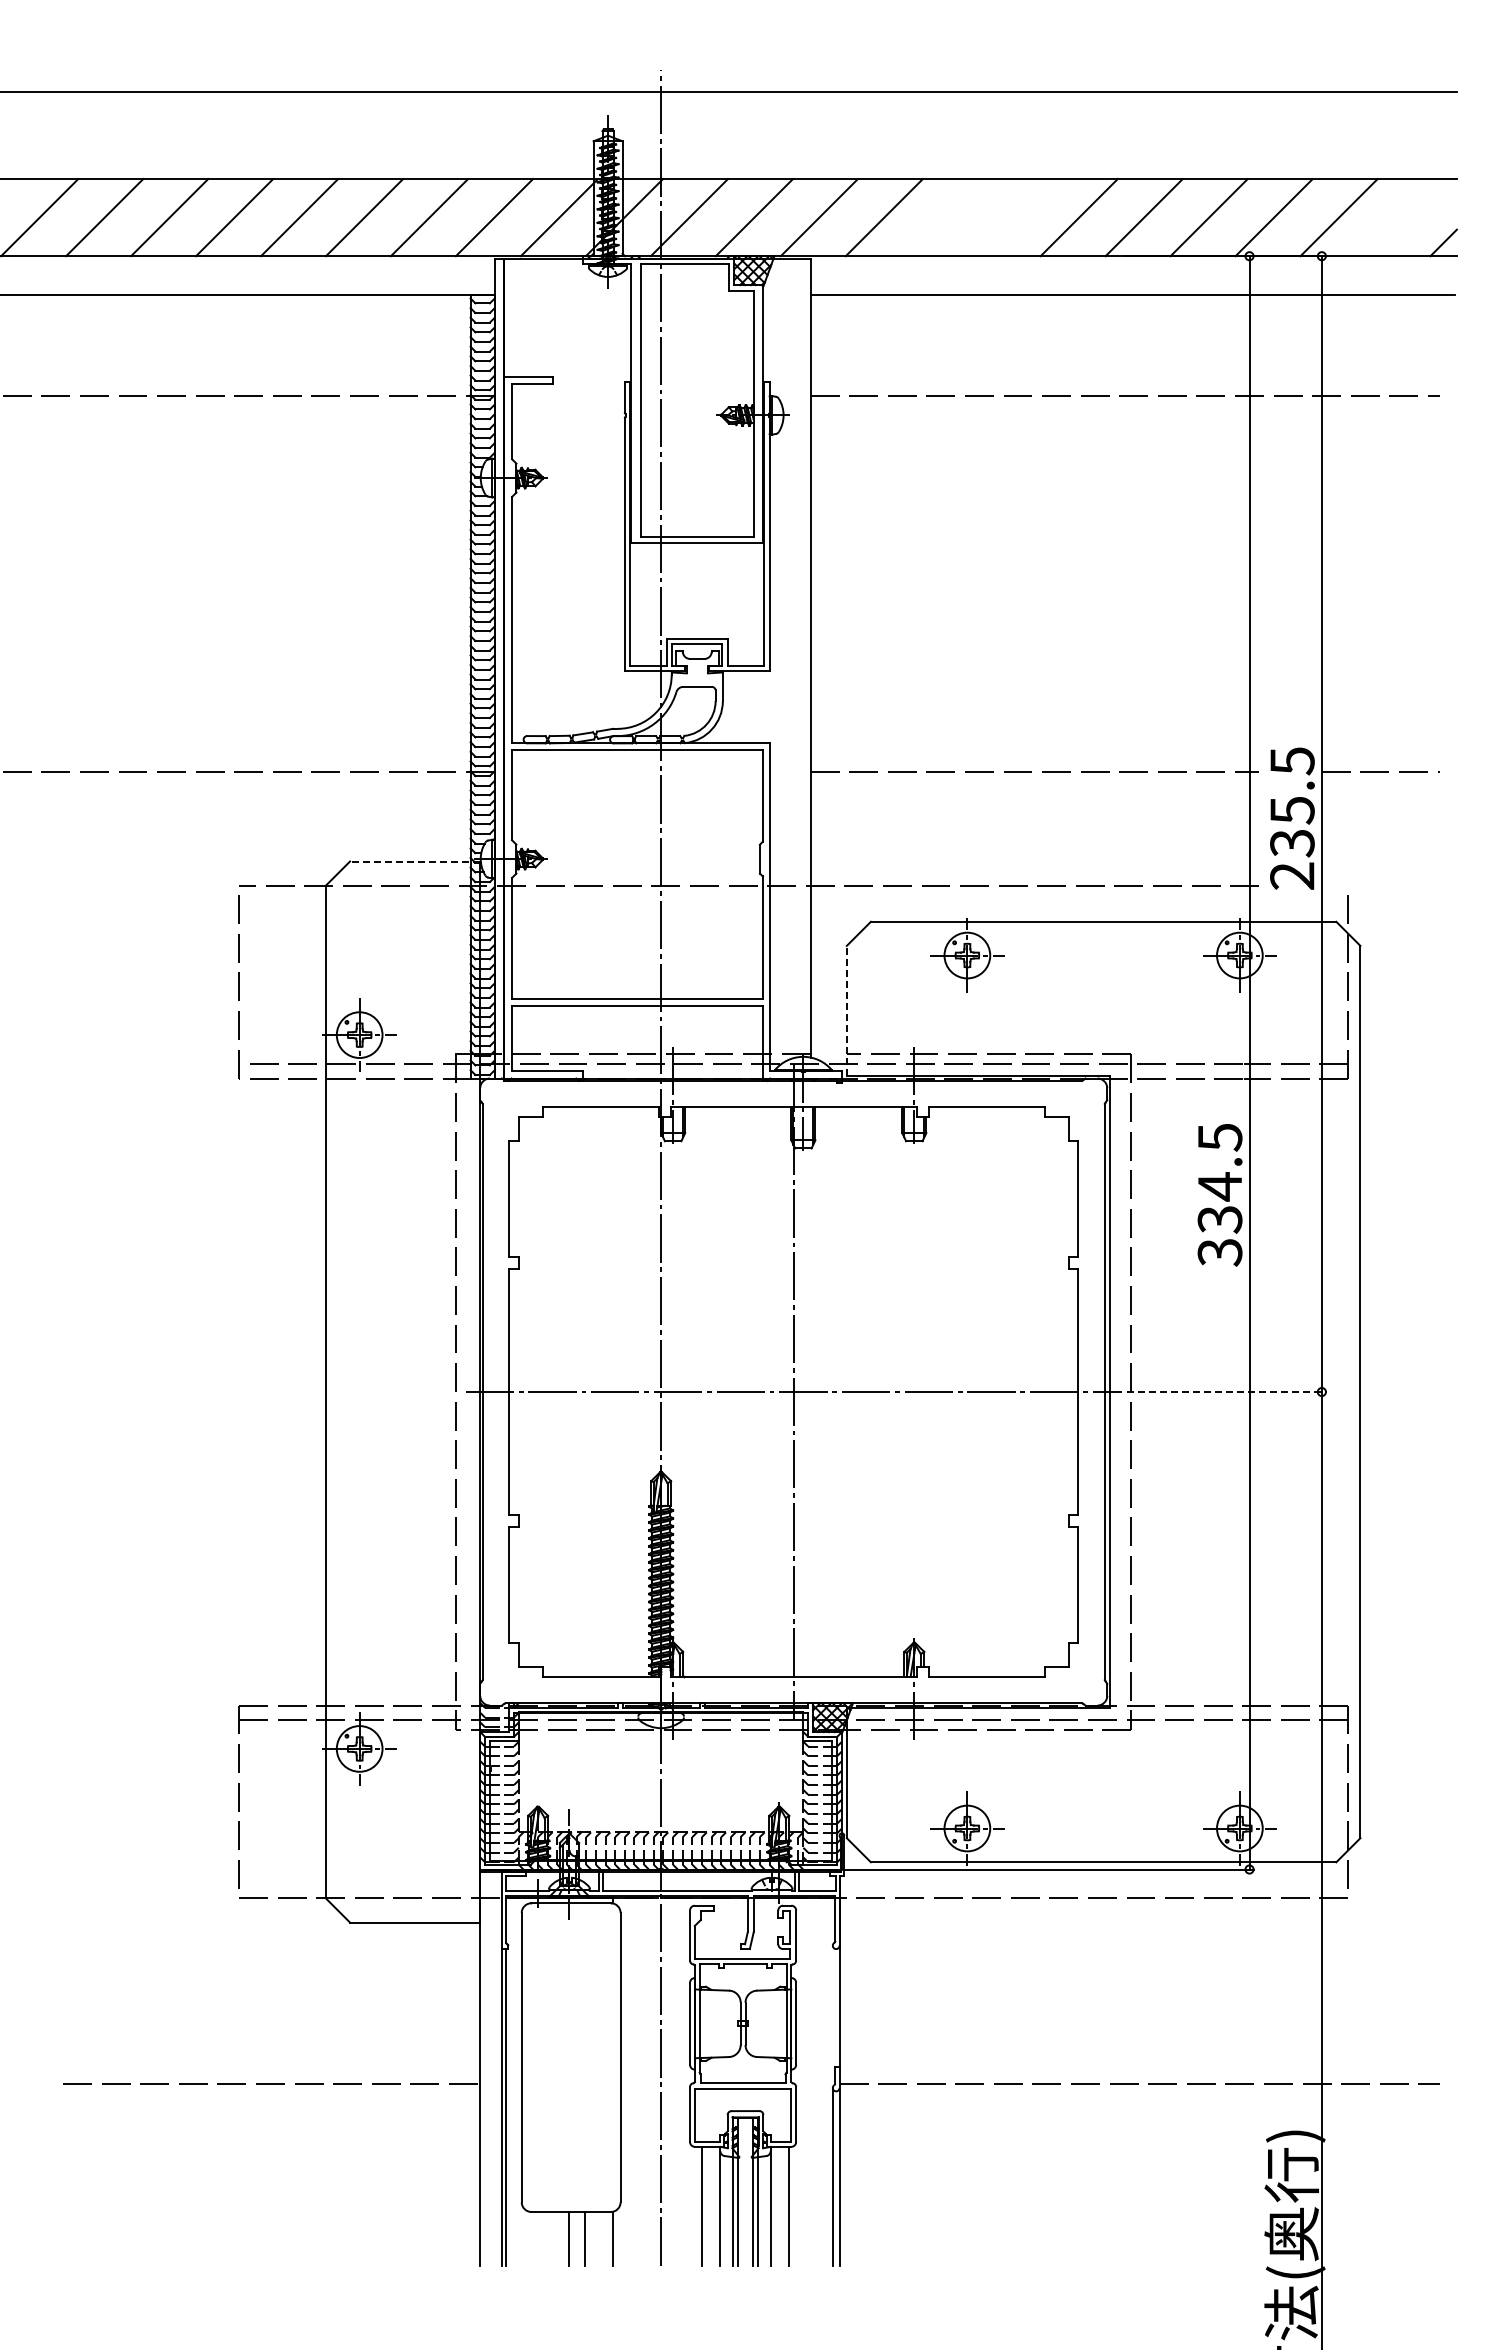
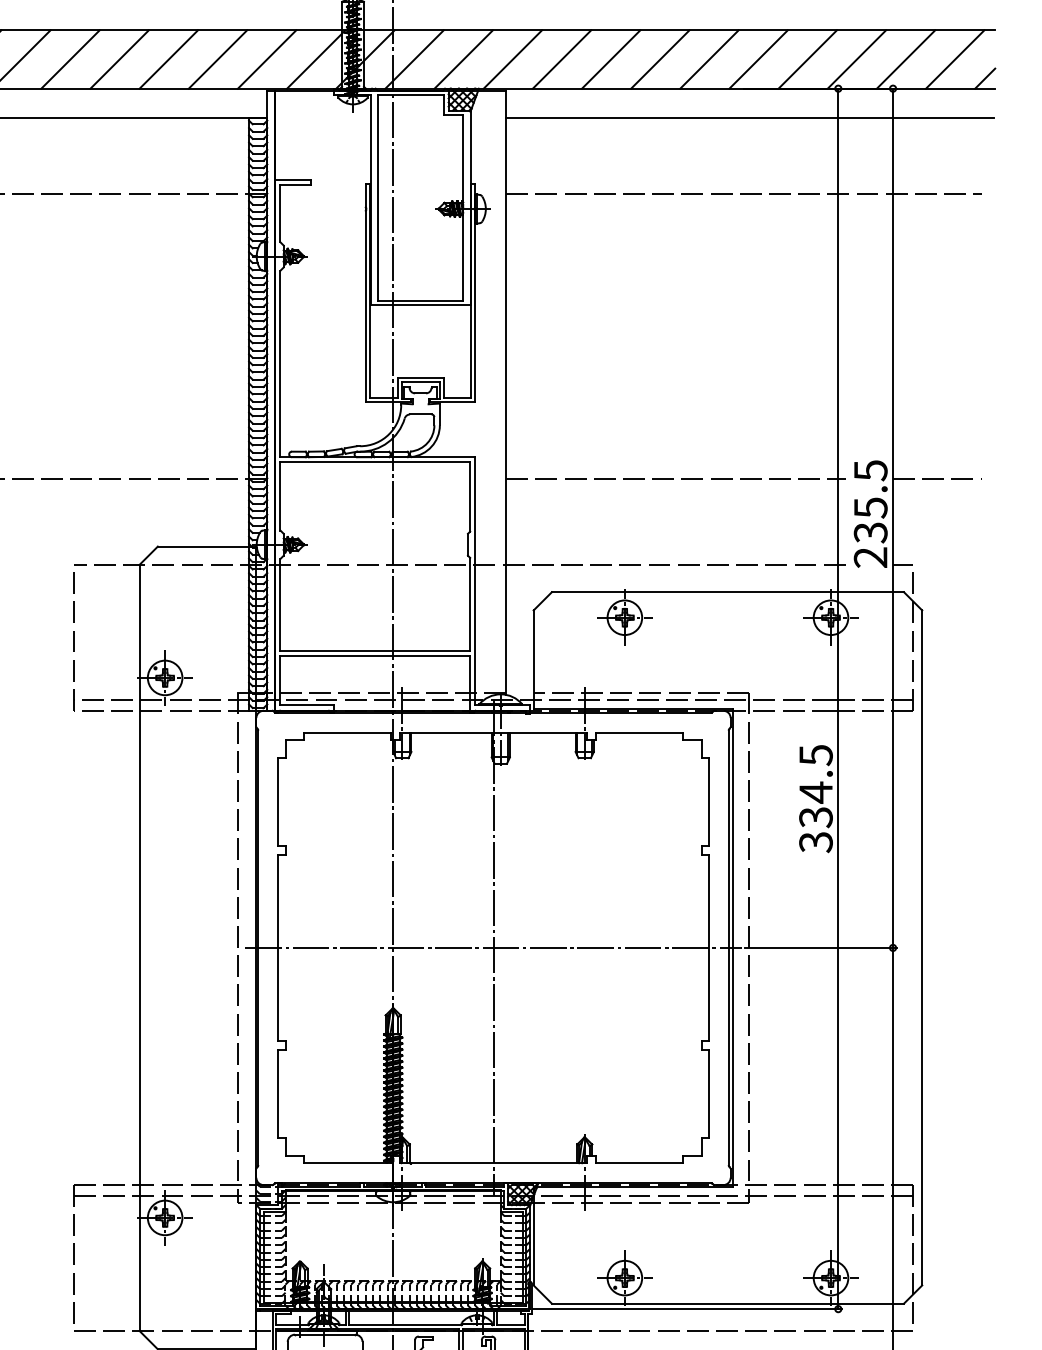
line: (948, 217) -> (610, 59), added
line: (1013, 217) -> (659, 59), added
line: (1403, 217) -> (954, 59), added
line: (414, 861) -> (206, 546), dashed -> solid
line: (1334, 885) -> (902, 564), added
line: (846, 1010) -> (533, 659), dashed -> solid
line: (1227, 1392) -> (821, 948), dashed -> solid

